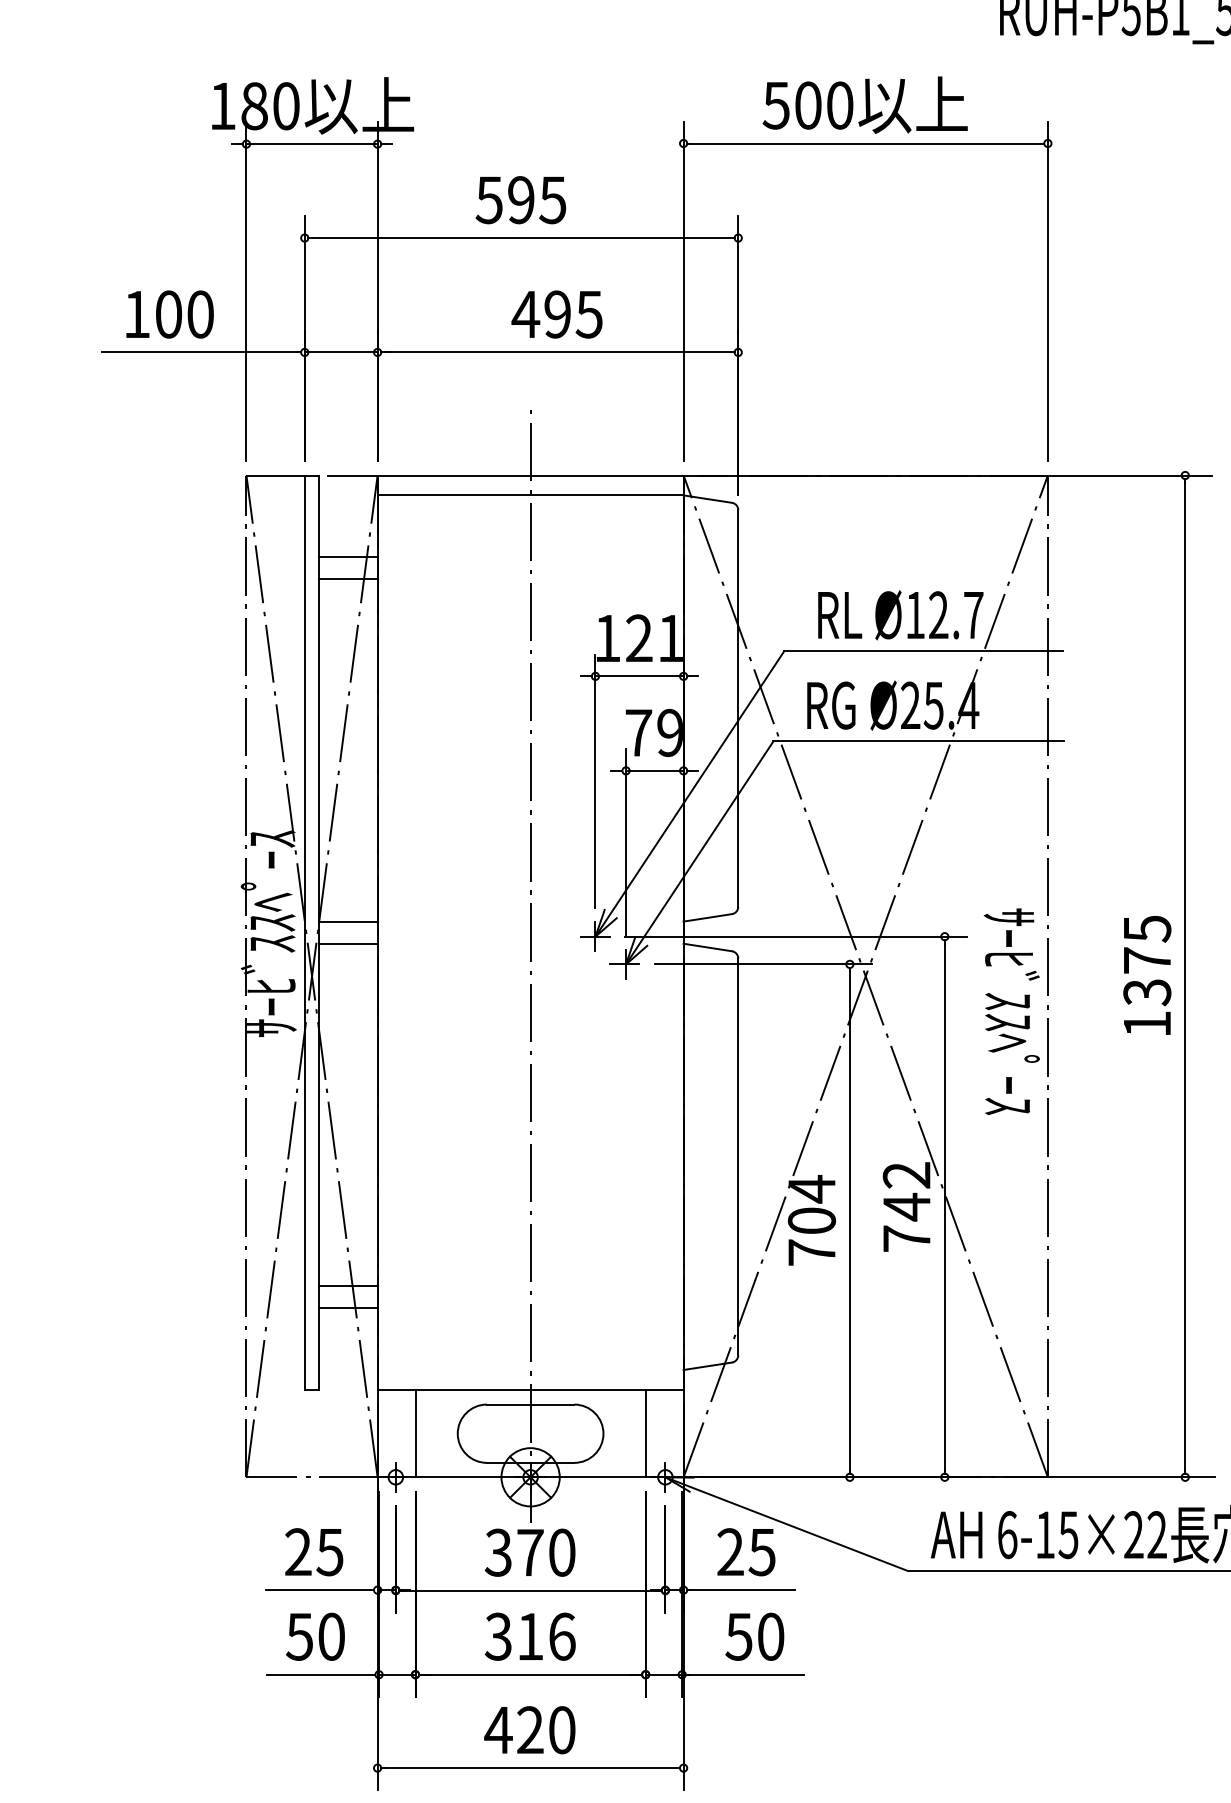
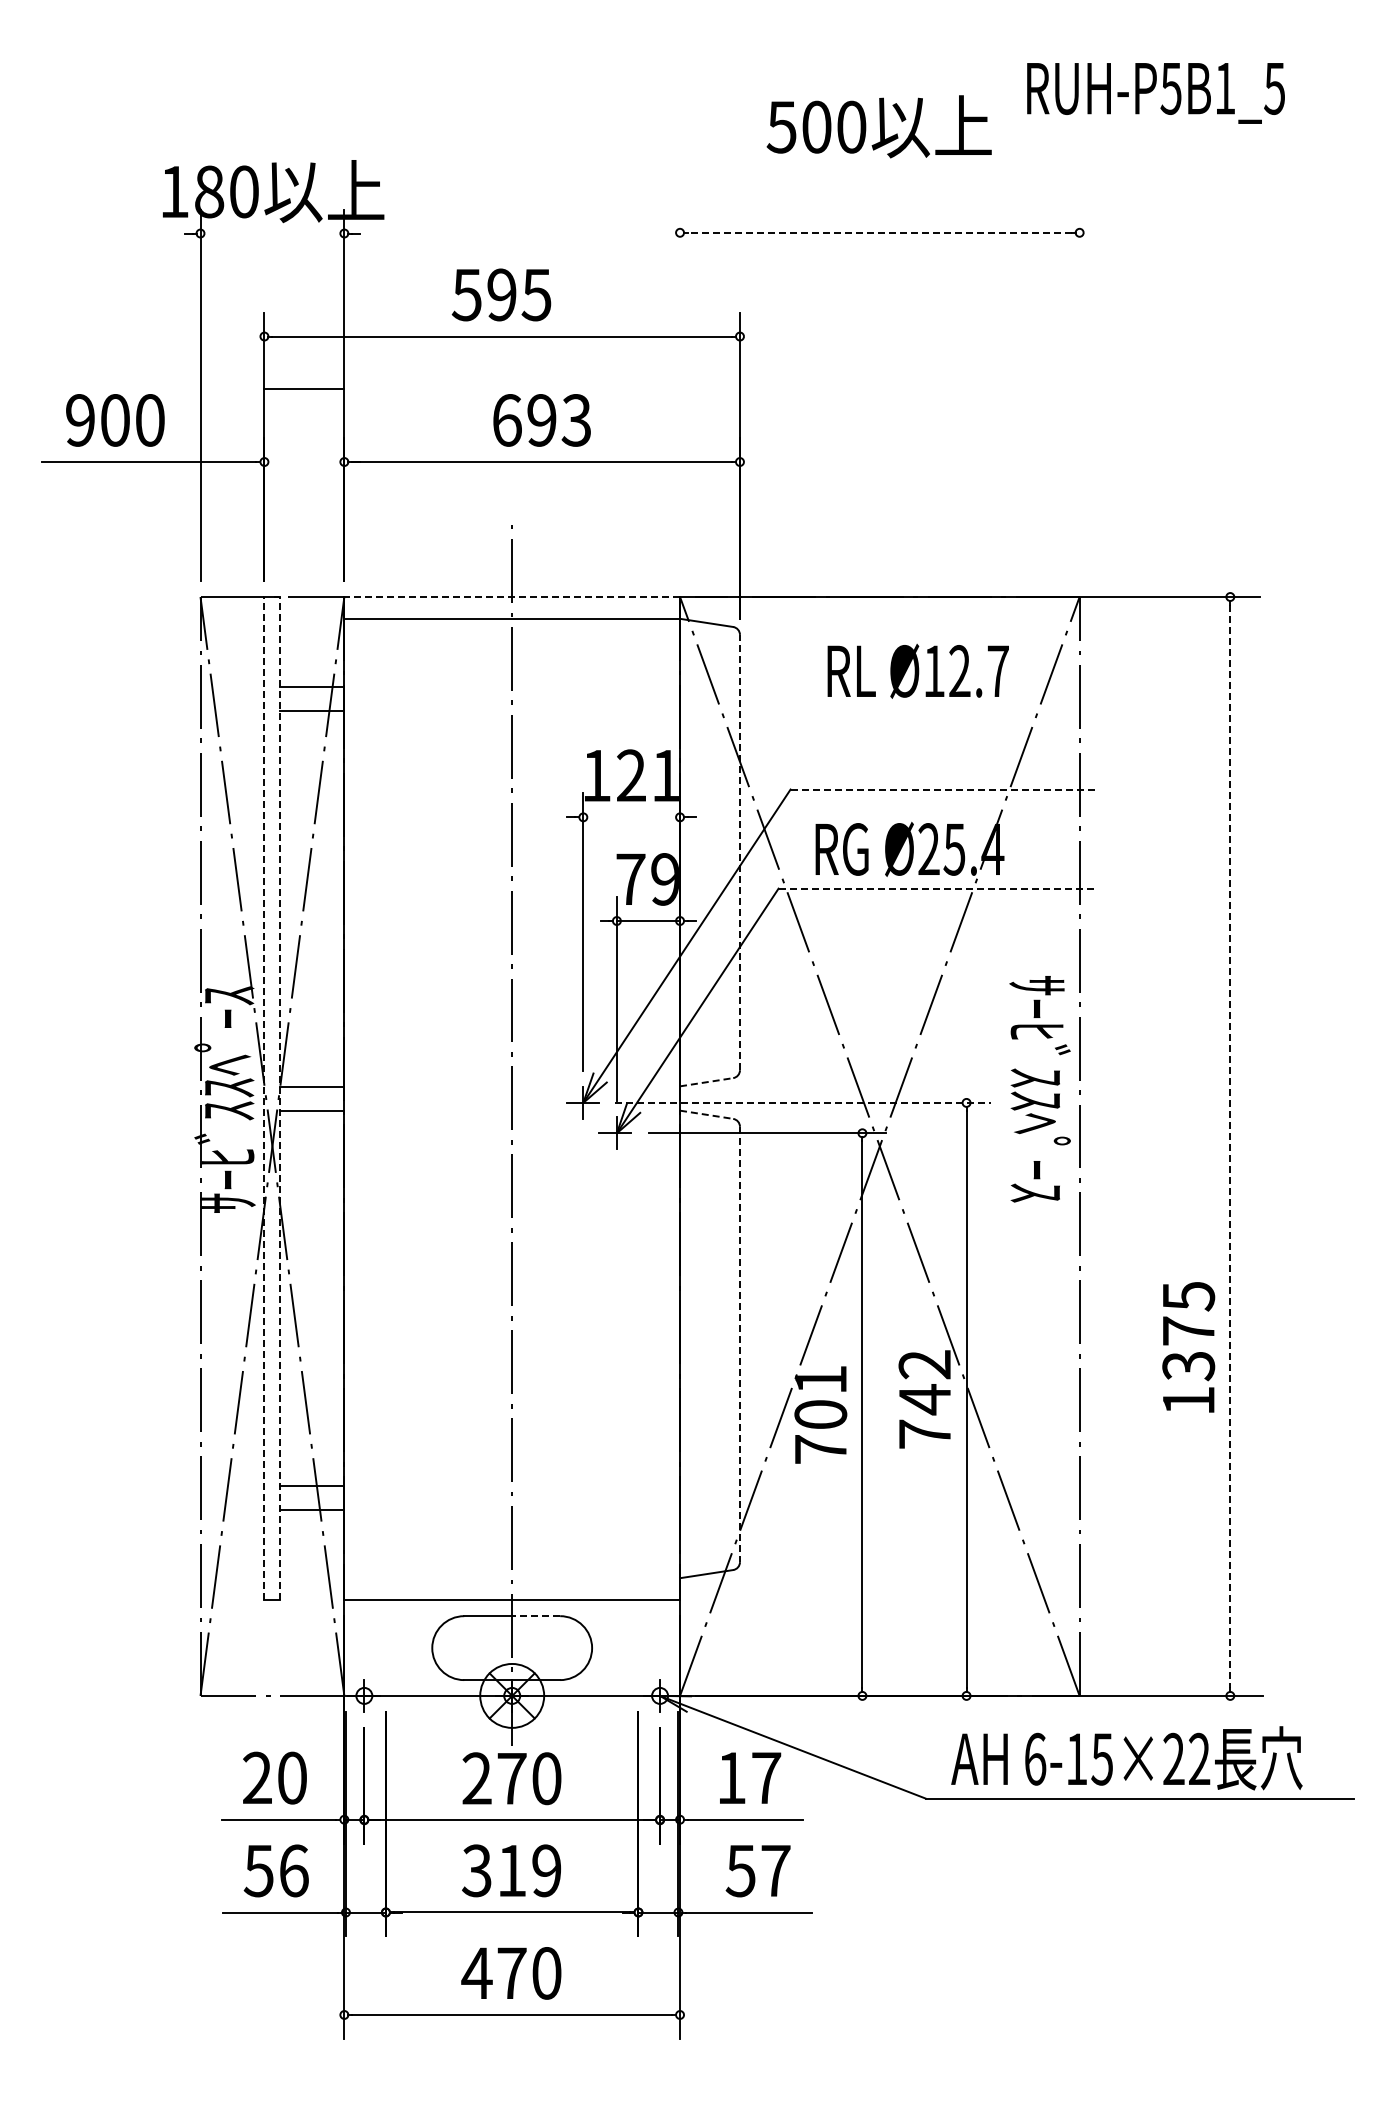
text: (864, 104) -> (878, 126), moved
line: (865, 143) -> (879, 232), solid -> dashed
line: (312, 144) -> (272, 233), removed
line: (684, 290) -> (680, 394), removed
line: (1047, 290) -> (1079, 394), removed
text: (137, 314) -> (80, 420), 100 -> 900
text: (557, 314) -> (541, 420), 495 -> 693
line: (341, 352) -> (304, 389), moved
line: (530, 475) -> (512, 597), solid -> dashed
text: (900, 614) -> (917, 670), moved
line: (923, 650) -> (943, 789), solid -> dashed
line: (639, 676) -> (631, 817), removed
line: (737, 708) -> (739, 852), solid -> dashed
line: (919, 741) -> (938, 888), solid -> dashed
line: (707, 918) -> (706, 1082), solid -> dashed
line: (304, 932) -> (264, 1098), solid -> dashed
line: (319, 932) -> (280, 1098), solid -> dashed
line: (796, 936) -> (803, 1102), solid -> dashed
line: (707, 947) -> (706, 1114), solid -> dashed
text: (1147, 975) -> (1188, 1347), moved
line: (1185, 976) -> (1230, 1146), solid -> dashed
text: (1011, 1011) -> (1039, 1089), moved
line: (737, 1156) -> (739, 1344), solid -> dashed
text: (811, 1188) -> (820, 1379), 704 -> 701
line: (552, 1404) -> (536, 1616), solid -> dashed
line: (415, 1433) -> (385, 1647), removed
line: (645, 1433) -> (638, 1647), removed
text: (329, 1551) -> (291, 1777), 25 -> 20
text: (746, 1551) -> (749, 1777), 25 -> 17
text: (498, 1552) -> (476, 1778), 370 -> 270
text: (332, 1636) -> (294, 1870), 50 -> 56
text: (561, 1636) -> (546, 1870), 316 -> 319
text: (770, 1636) -> (775, 1870), 50 -> 57
text: (529, 1729) -> (511, 1972), 420 -> 470

